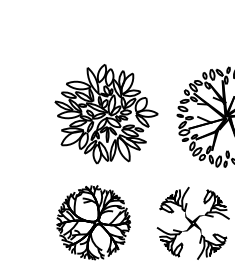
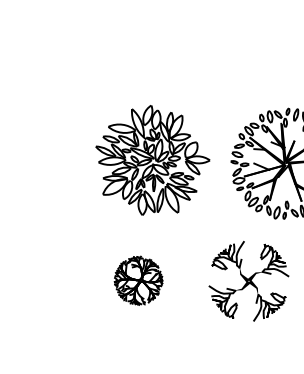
part: (93, 222) -> (138, 280), size x0.6

